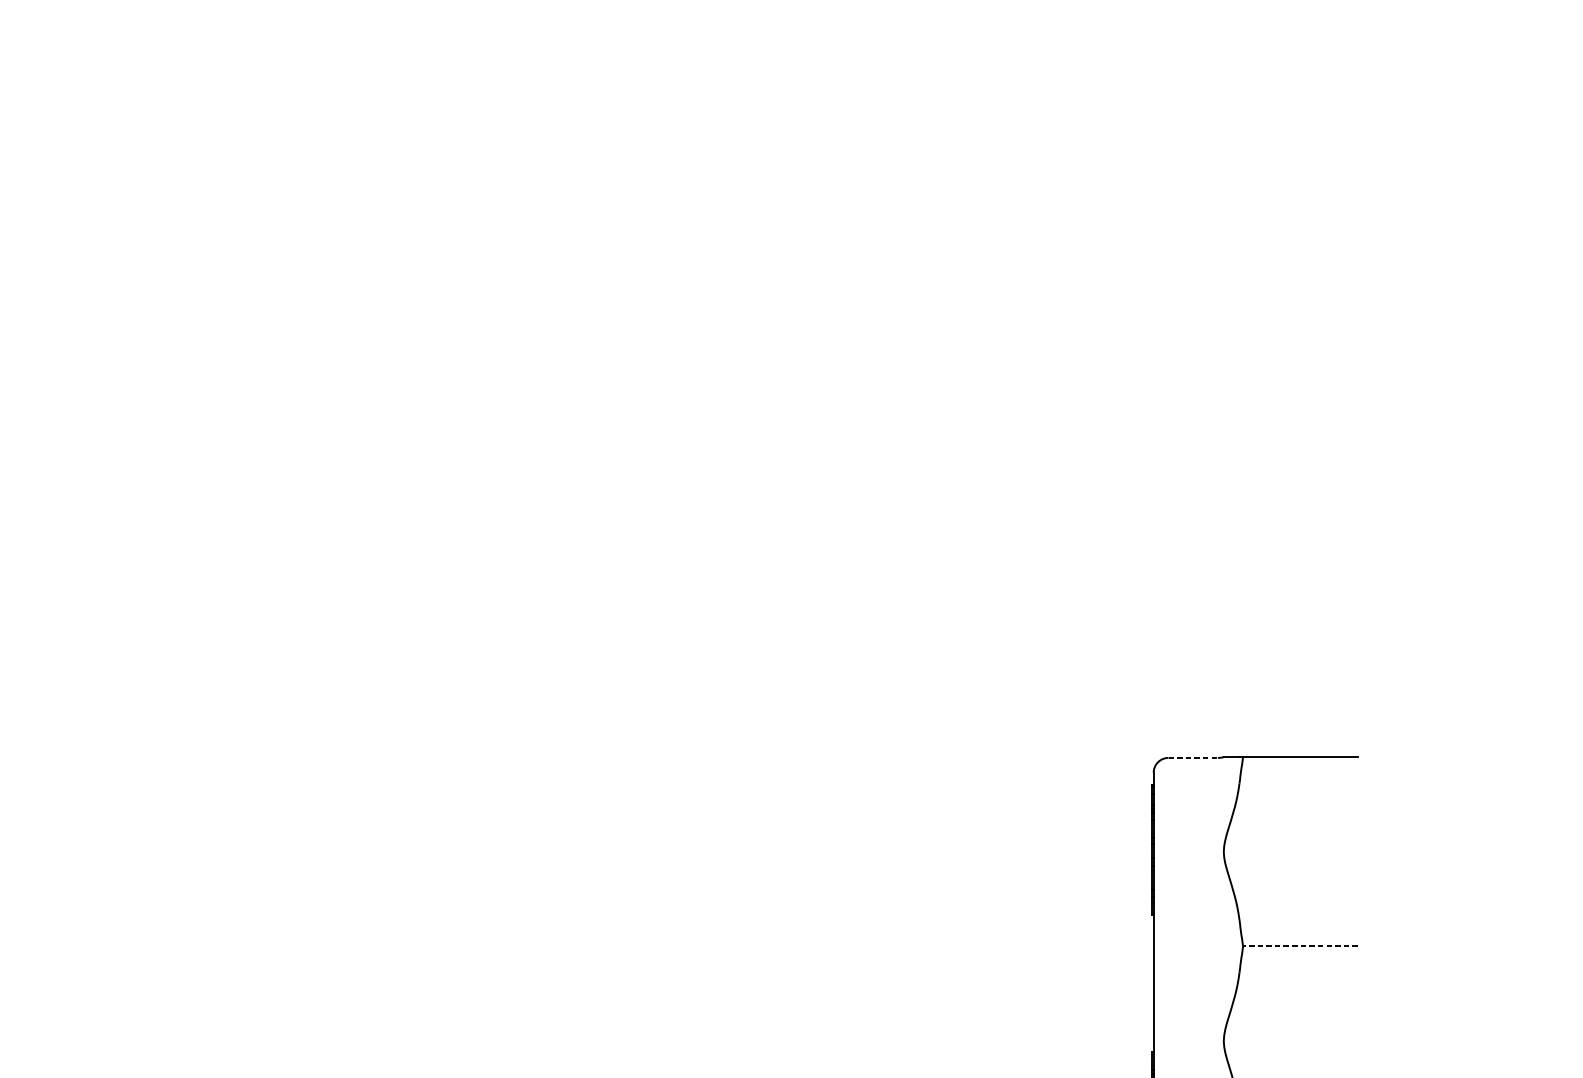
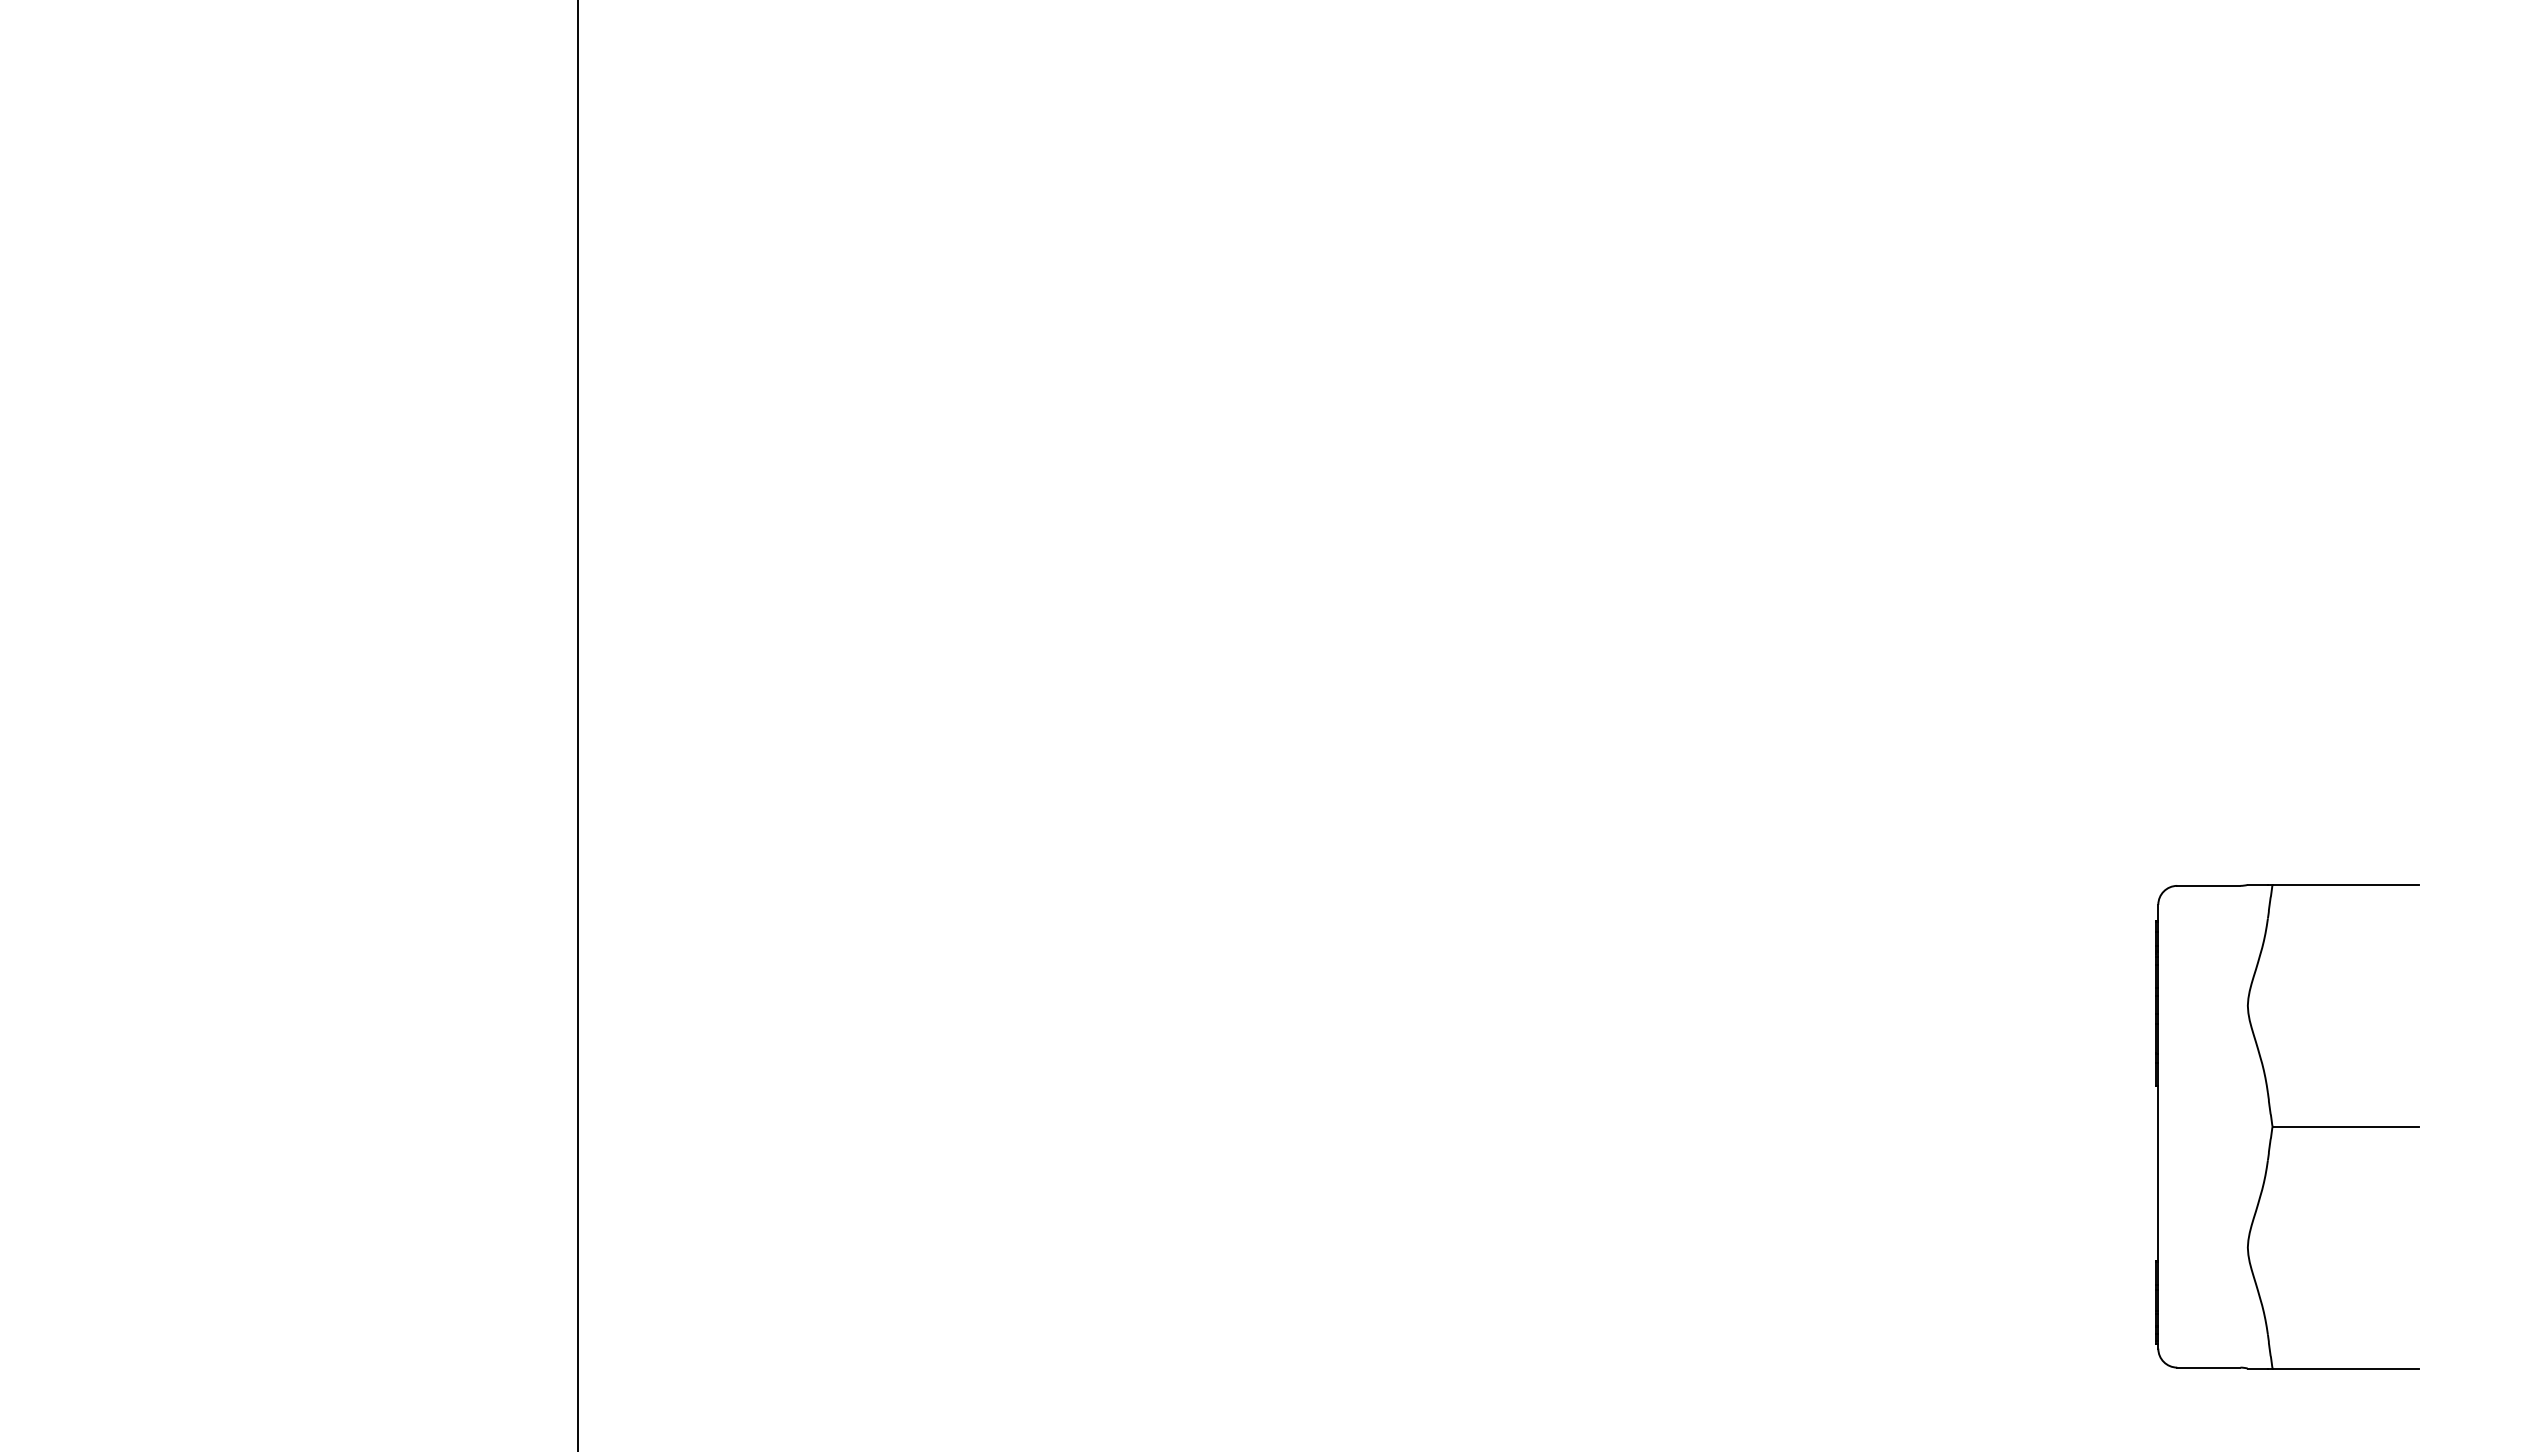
line: (1192, 757) -> (2208, 885), dashed -> solid
line: (1300, 946) -> (2345, 1126), dashed -> solid

